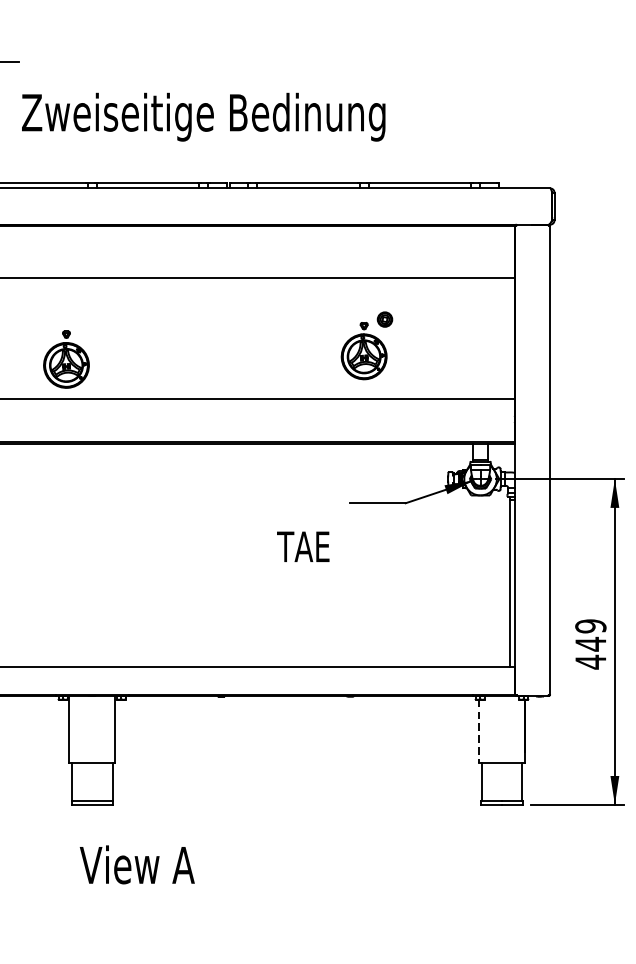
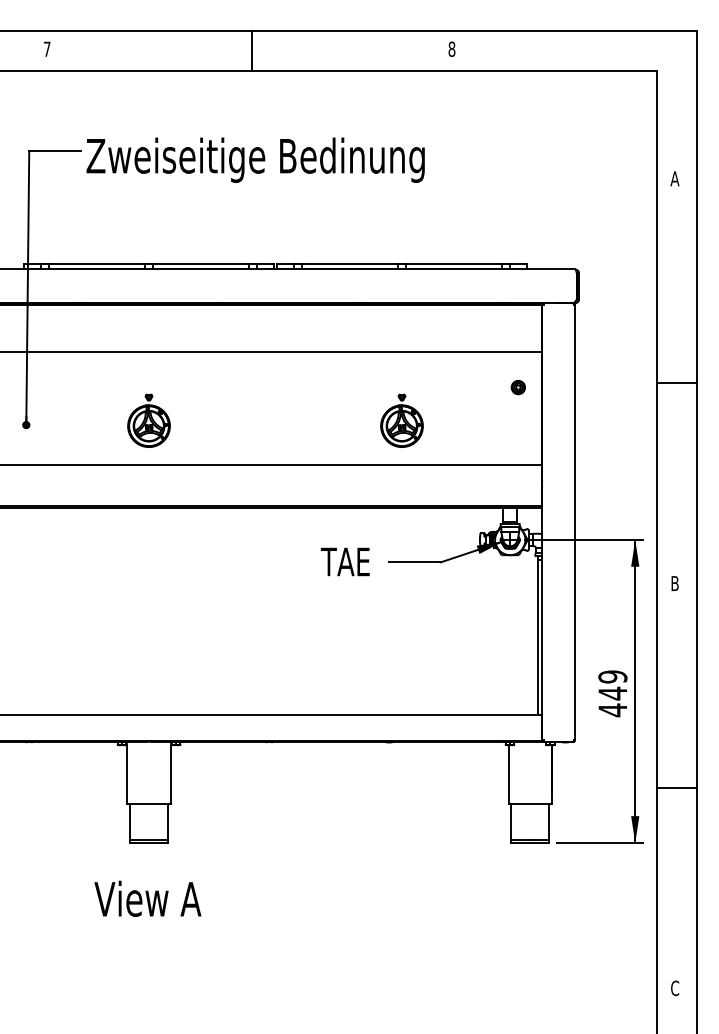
text: (203, 116) -> (255, 159), moved
part: (384, 319) -> (517, 387), moved
part: (65, 359) -> (148, 420), moved
text: (302, 546) -> (344, 561), moved
line: (478, 731) -> (508, 774), dashed -> solid
text: (136, 864) -> (147, 898), moved

